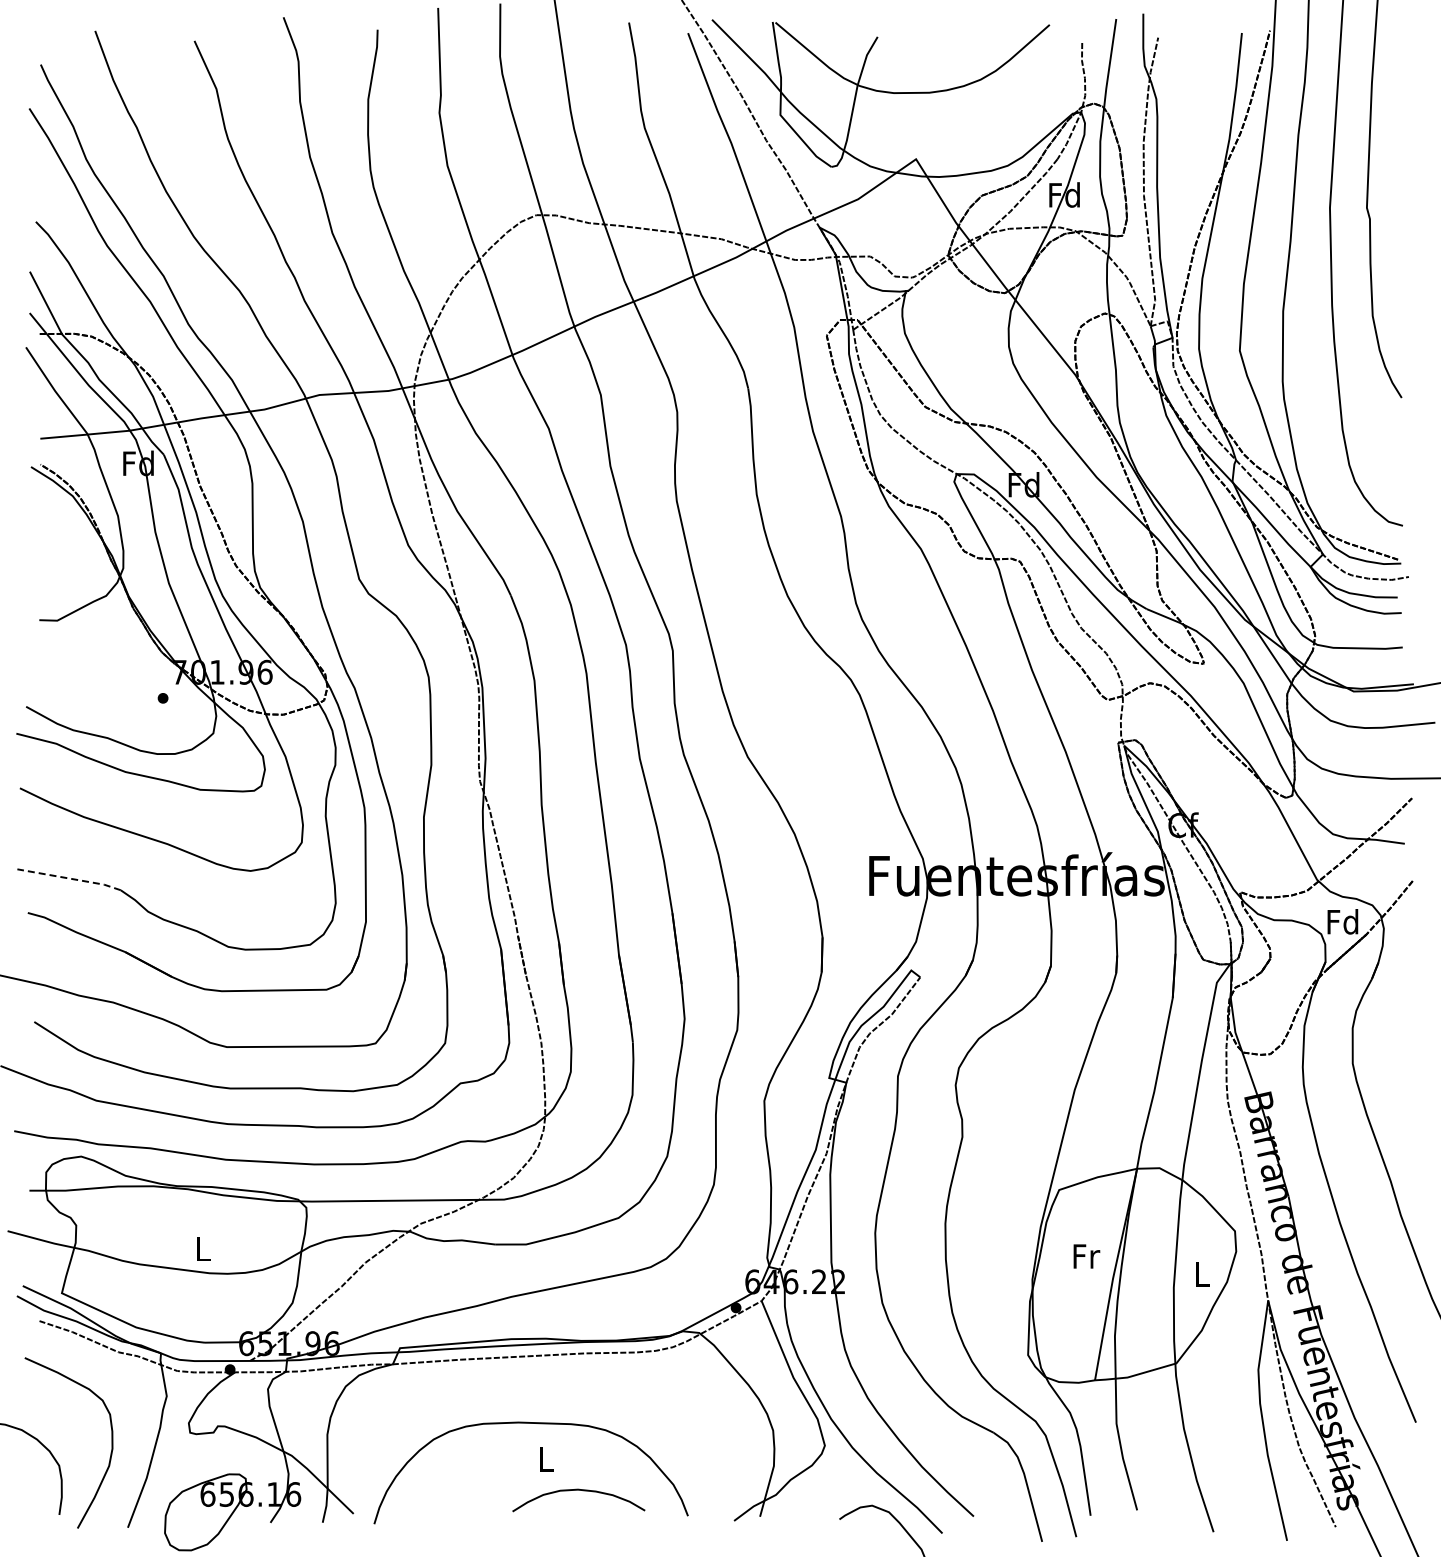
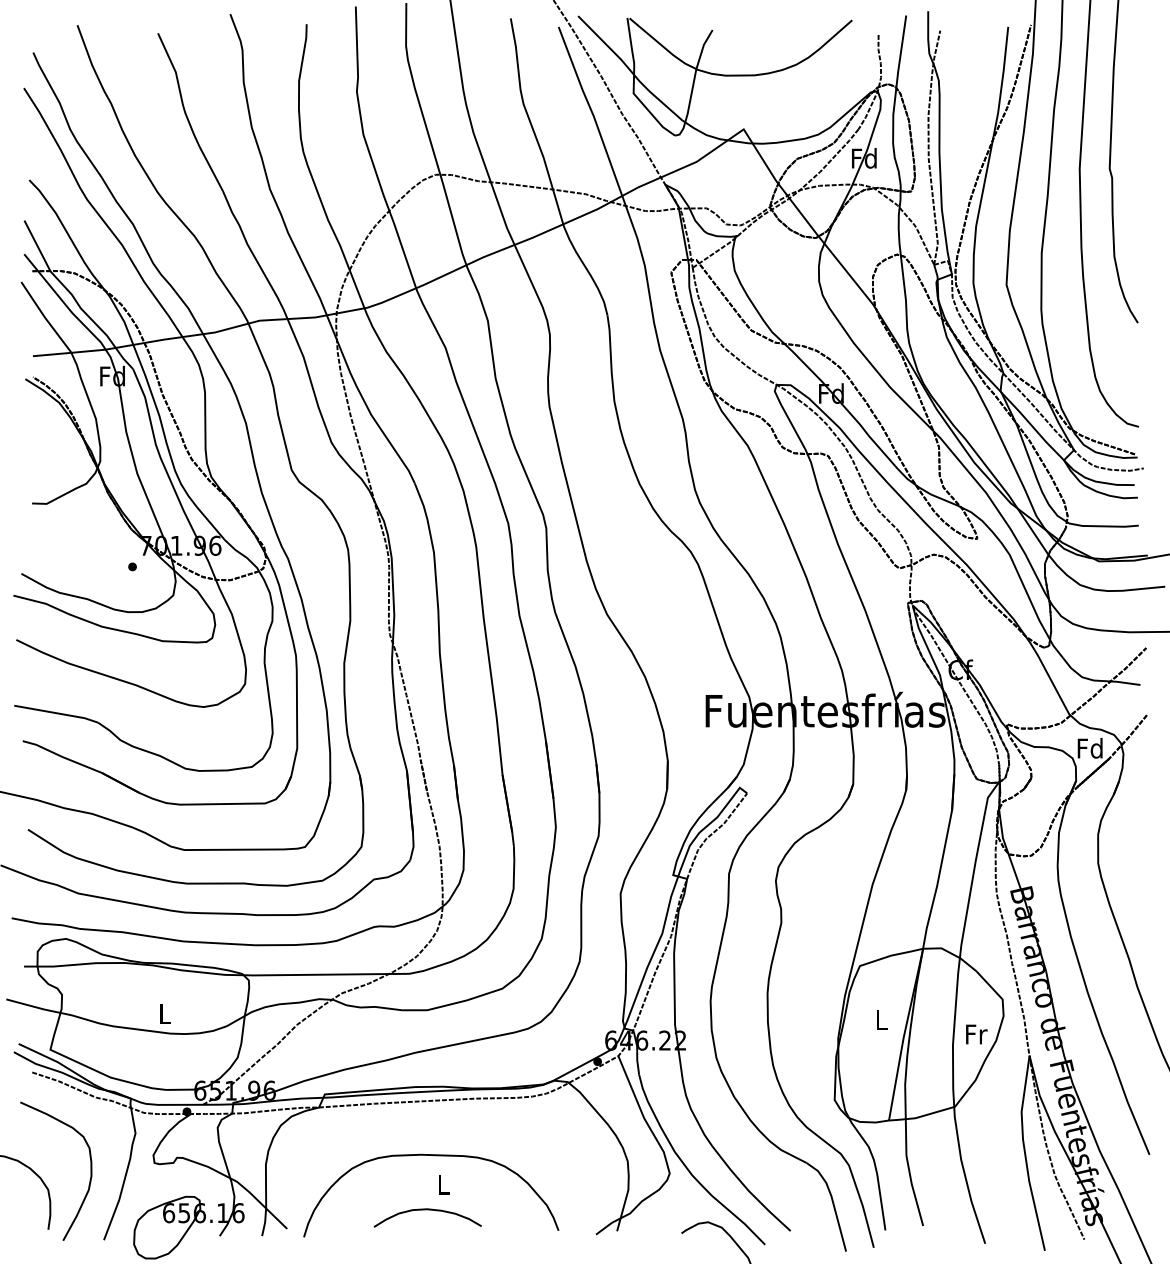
line: (70, 878) -> (57, 713), dashed -> solid
text: (1086, 1256) -> (882, 1019), Fr -> L
text: (1203, 1274) -> (977, 1034), L -> Fr
curve: (578, 1490) -> (427, 1209), moved

